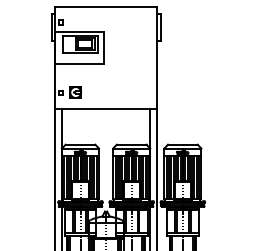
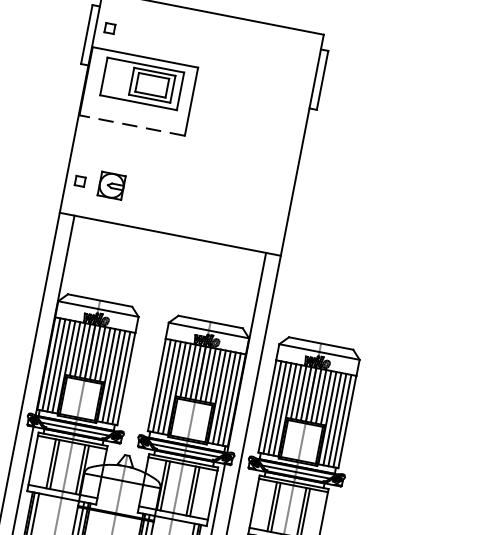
line: (79, 63) -> (131, 124), solid -> dashed

